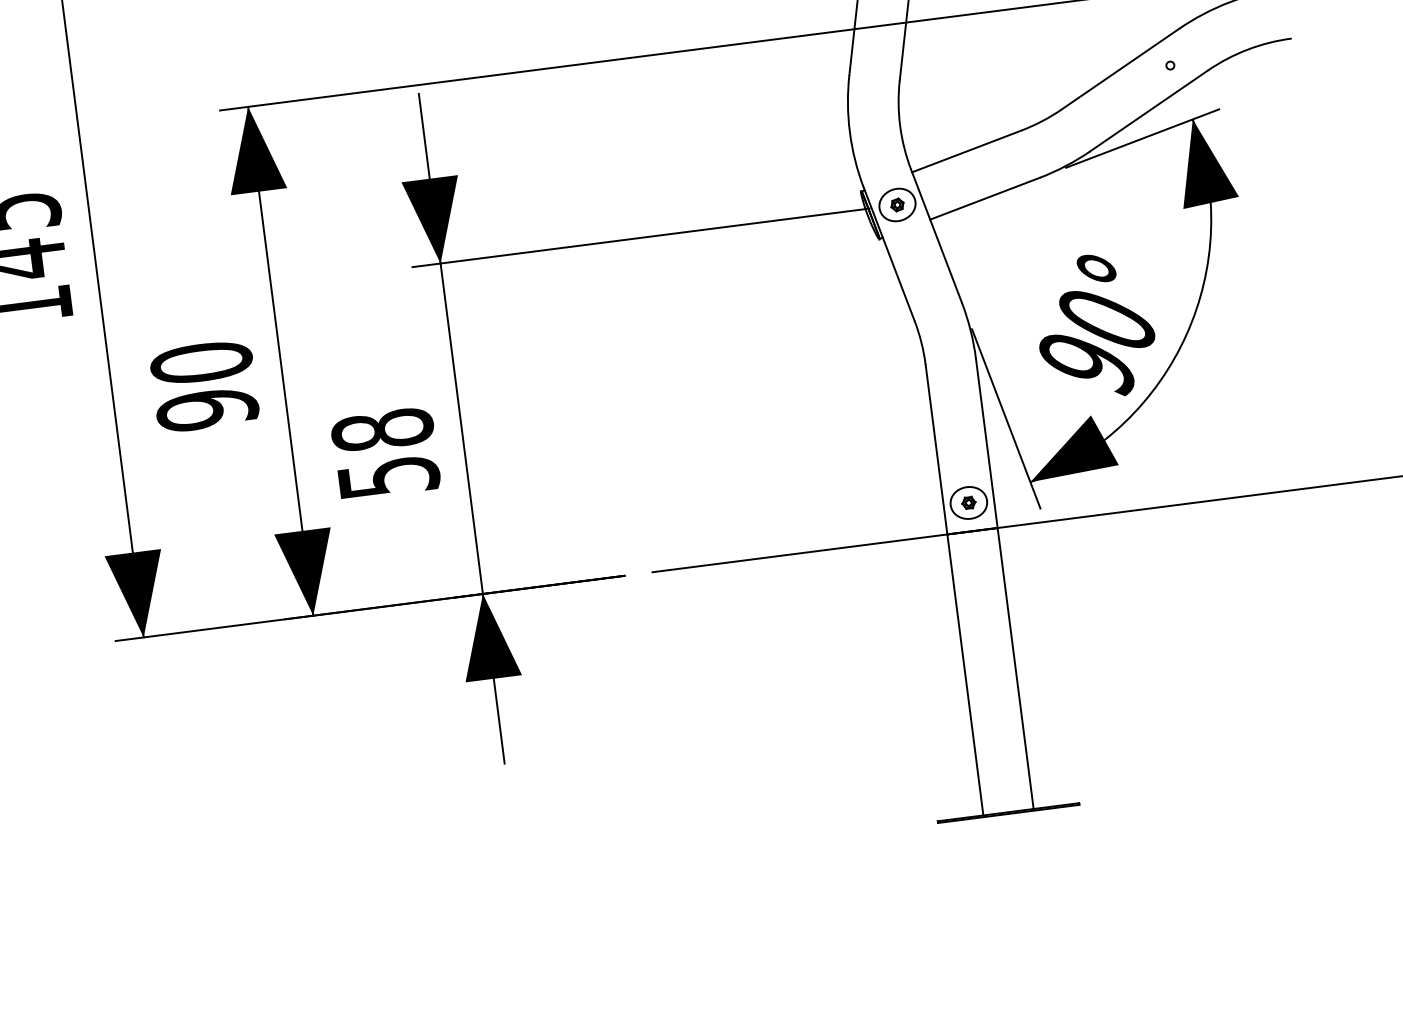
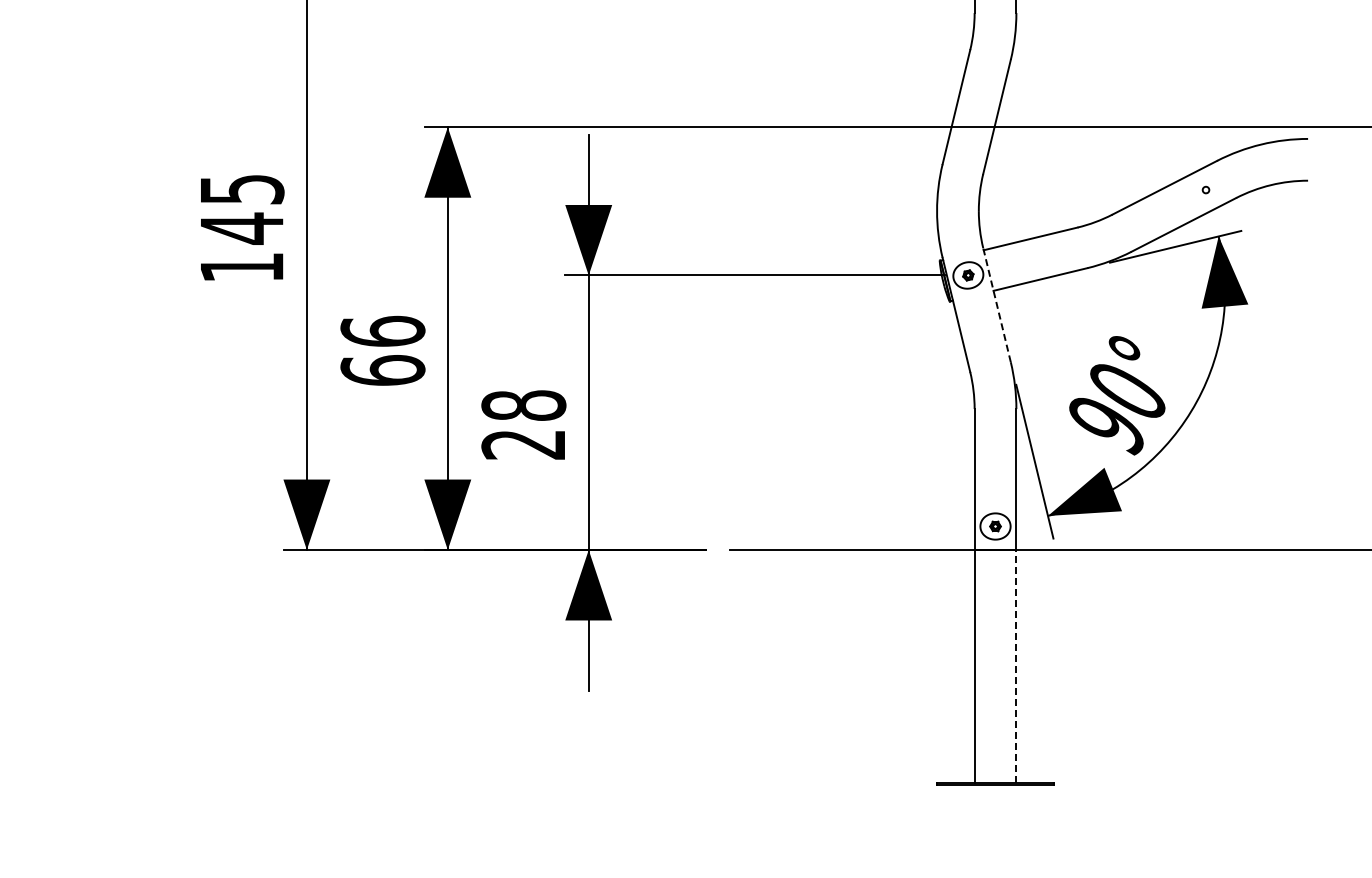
line: (937, 236) -> (997, 305), solid -> dashed
text: (203, 385) -> (382, 350), 90 -> 66
text: (388, 477) -> (523, 444), 58 -> 28
line: (1015, 668) -> (1016, 666), solid -> dashed

